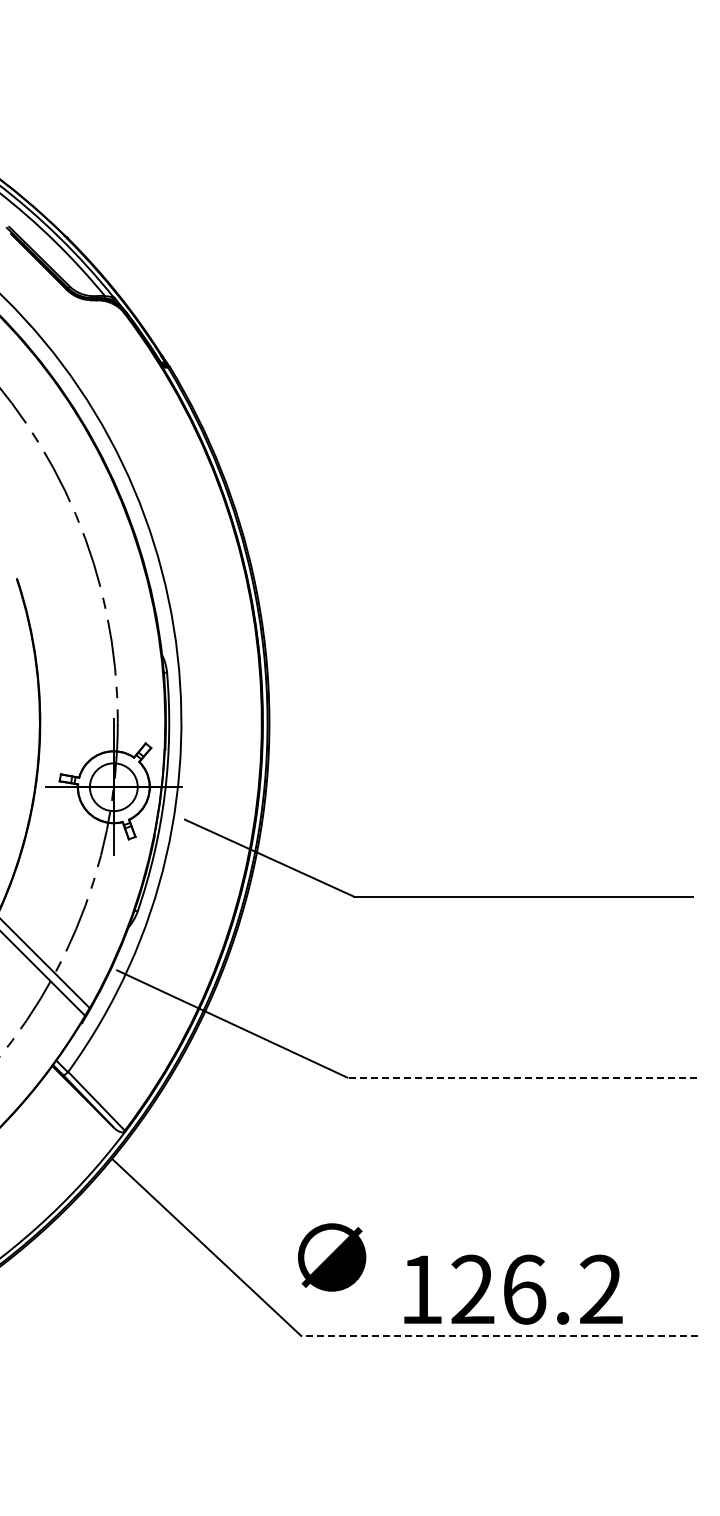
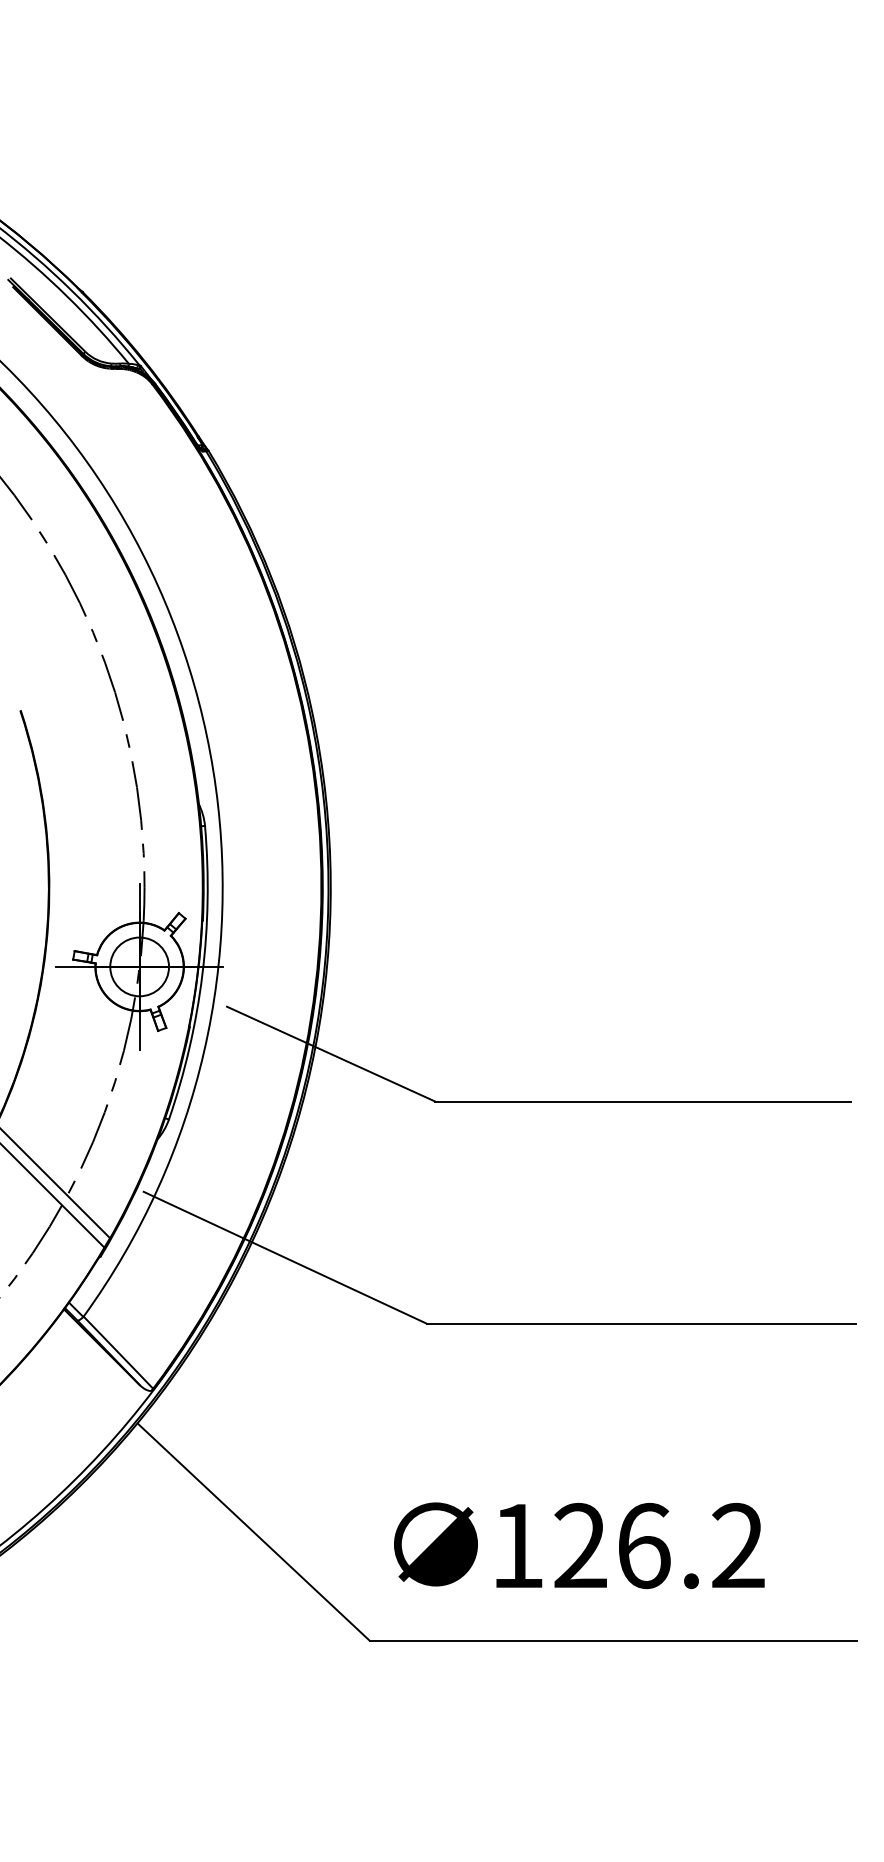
line: (522, 1077) -> (641, 1323), dashed -> solid
text: (332, 1257) -> (436, 1544), moved
text: (513, 1289) -> (630, 1545), moved
line: (499, 1335) -> (613, 1640), dashed -> solid

